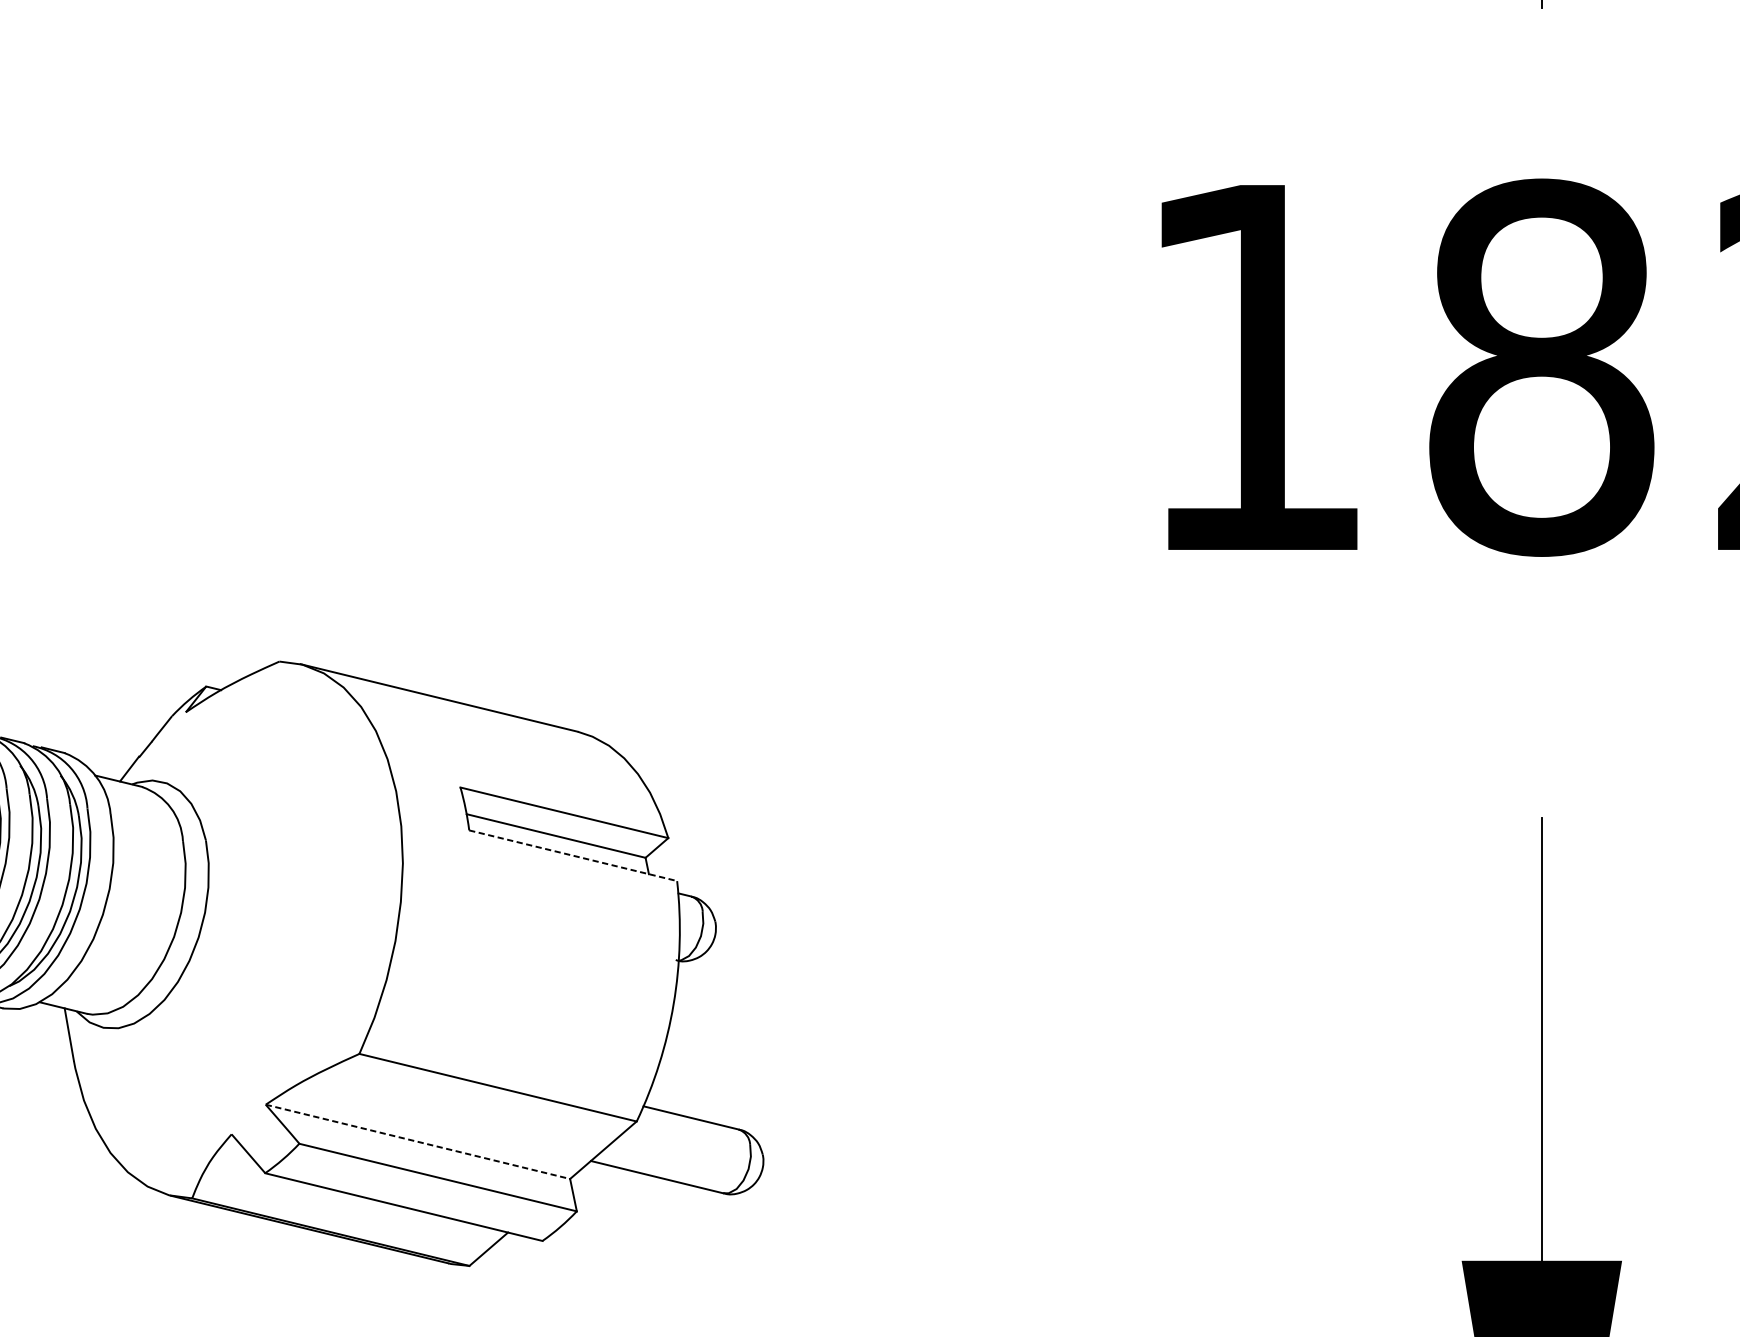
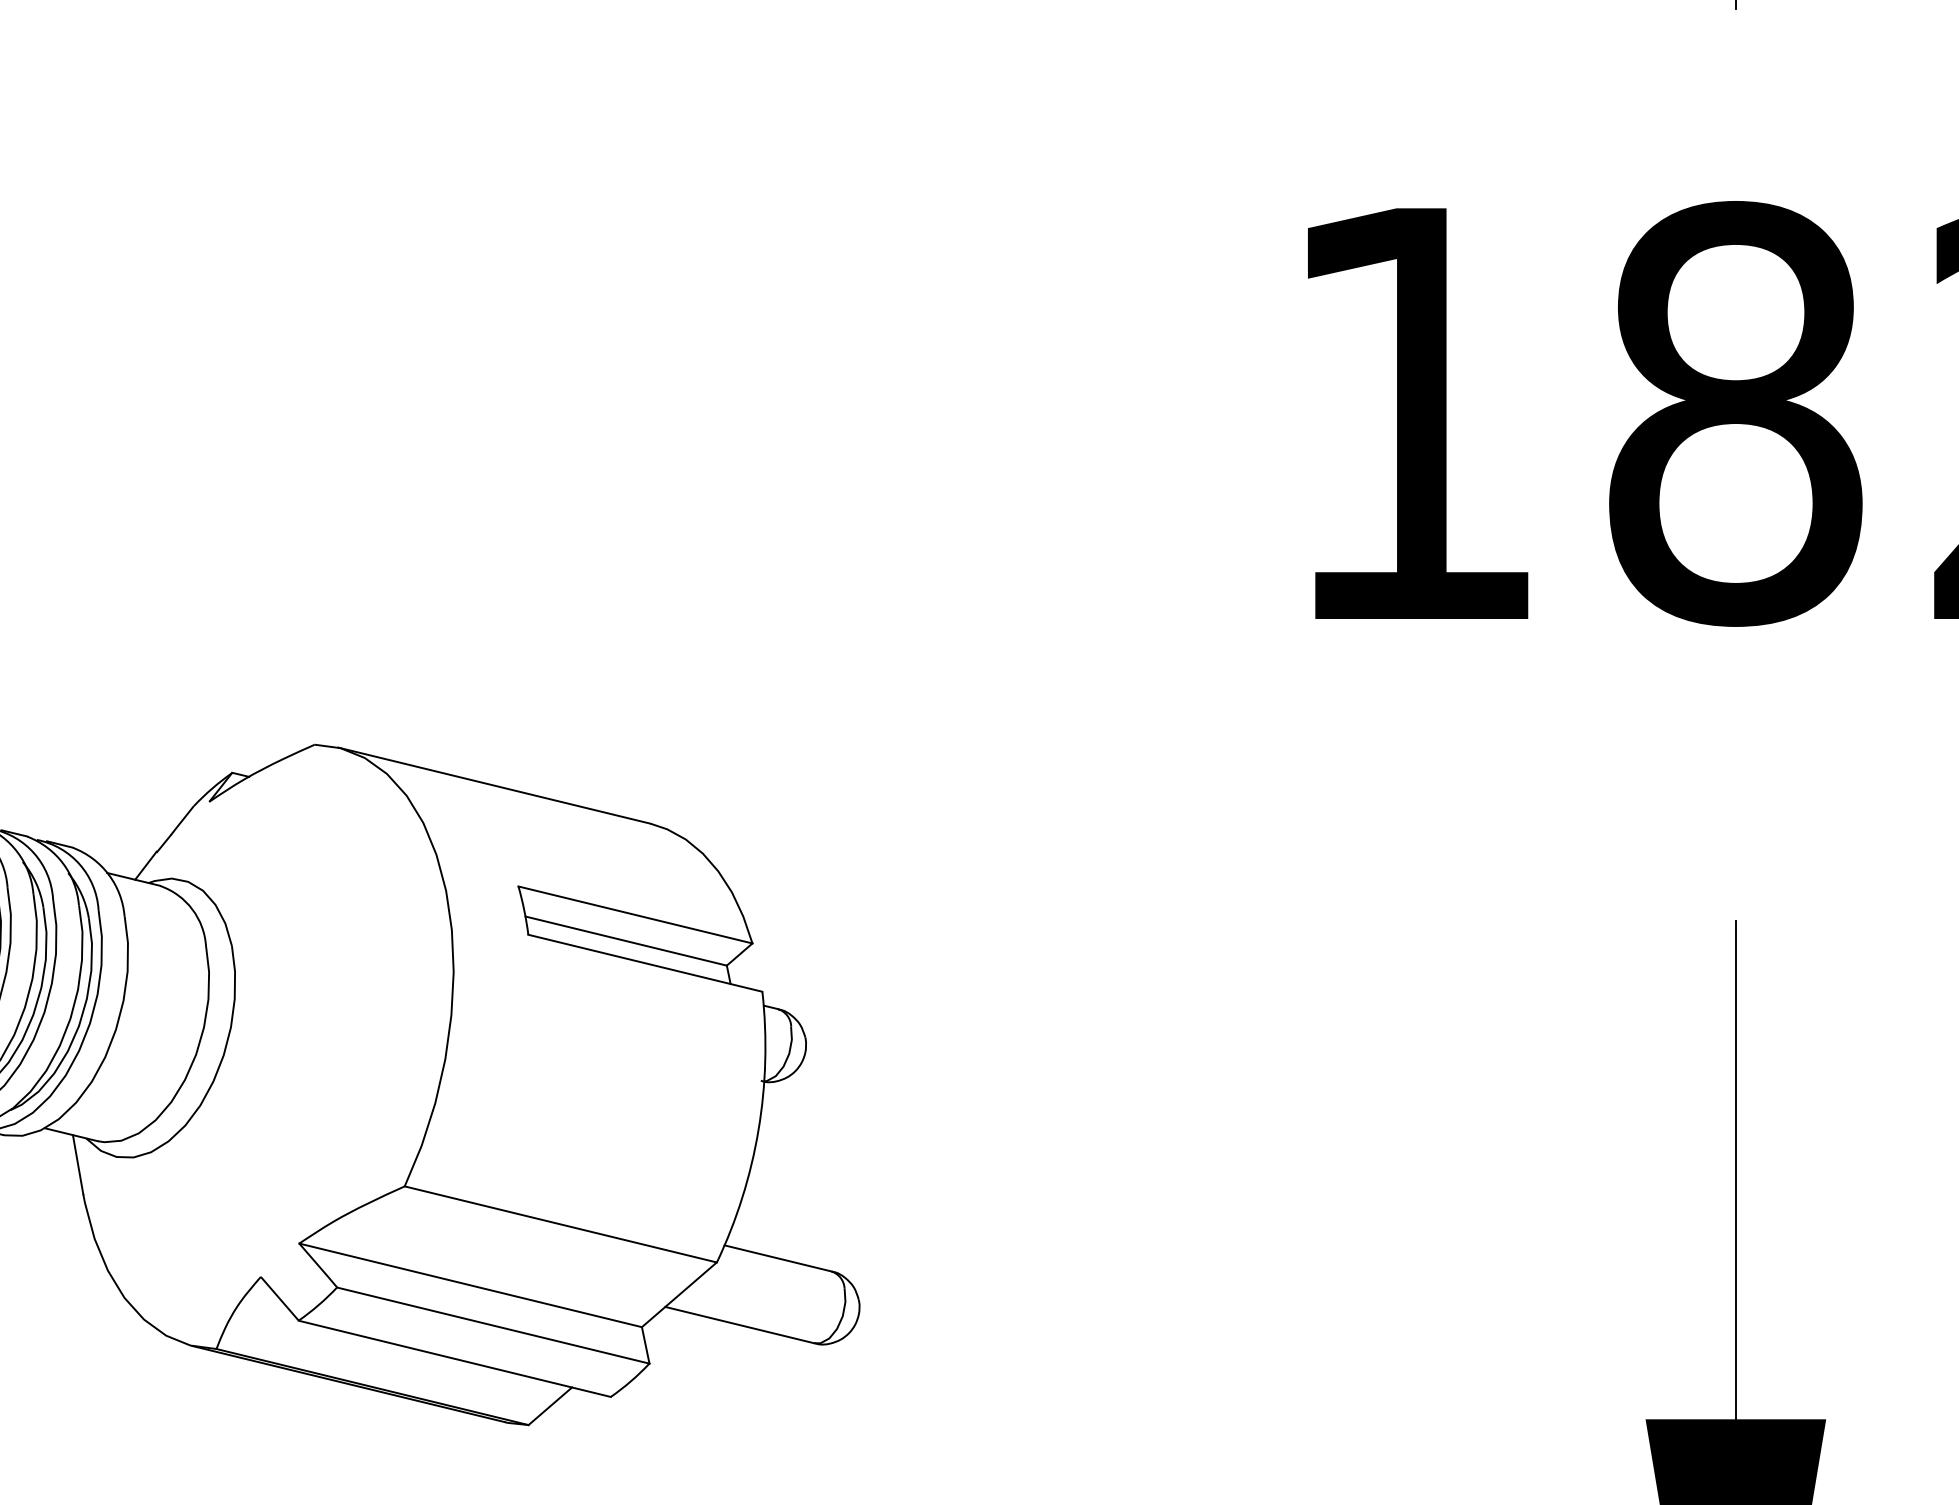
line: (573, 855) -> (645, 963), dashed -> solid
line: (418, 1141) -> (471, 1285), dashed -> solid

